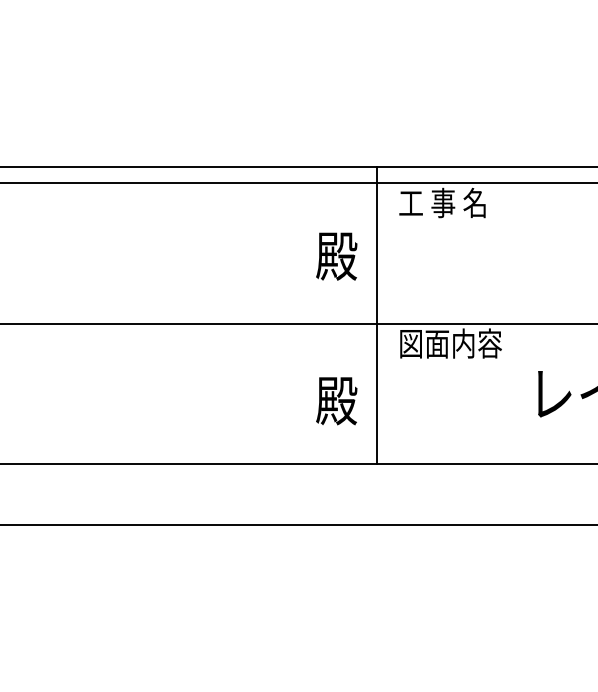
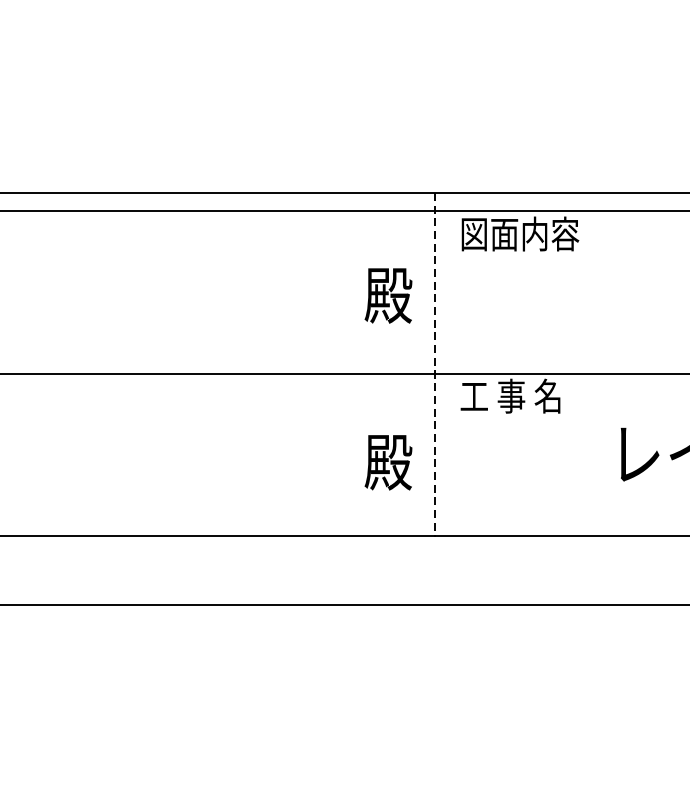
text: (450, 202) -> (519, 233), 工 事 名 -> 図面内容
line: (376, 315) -> (434, 363), solid -> dashed
text: (450, 343) -> (519, 396), 図面内容 -> 工 事 名

